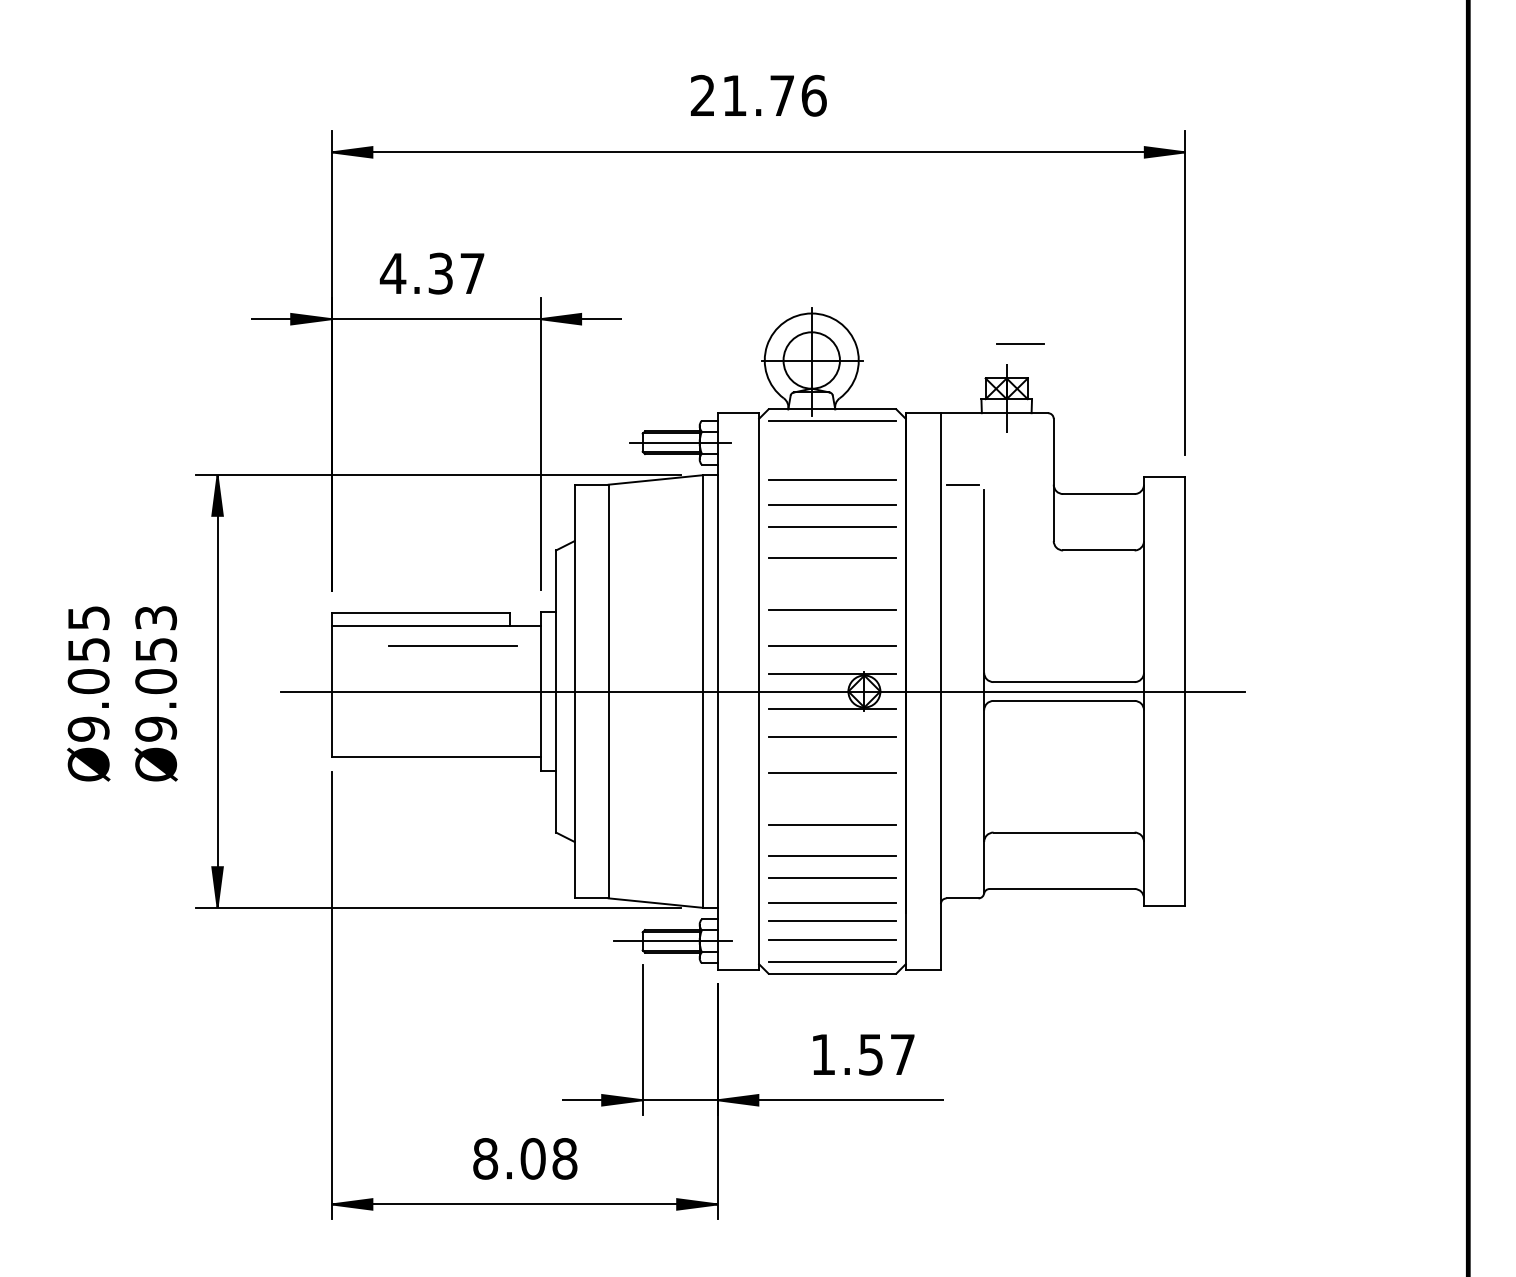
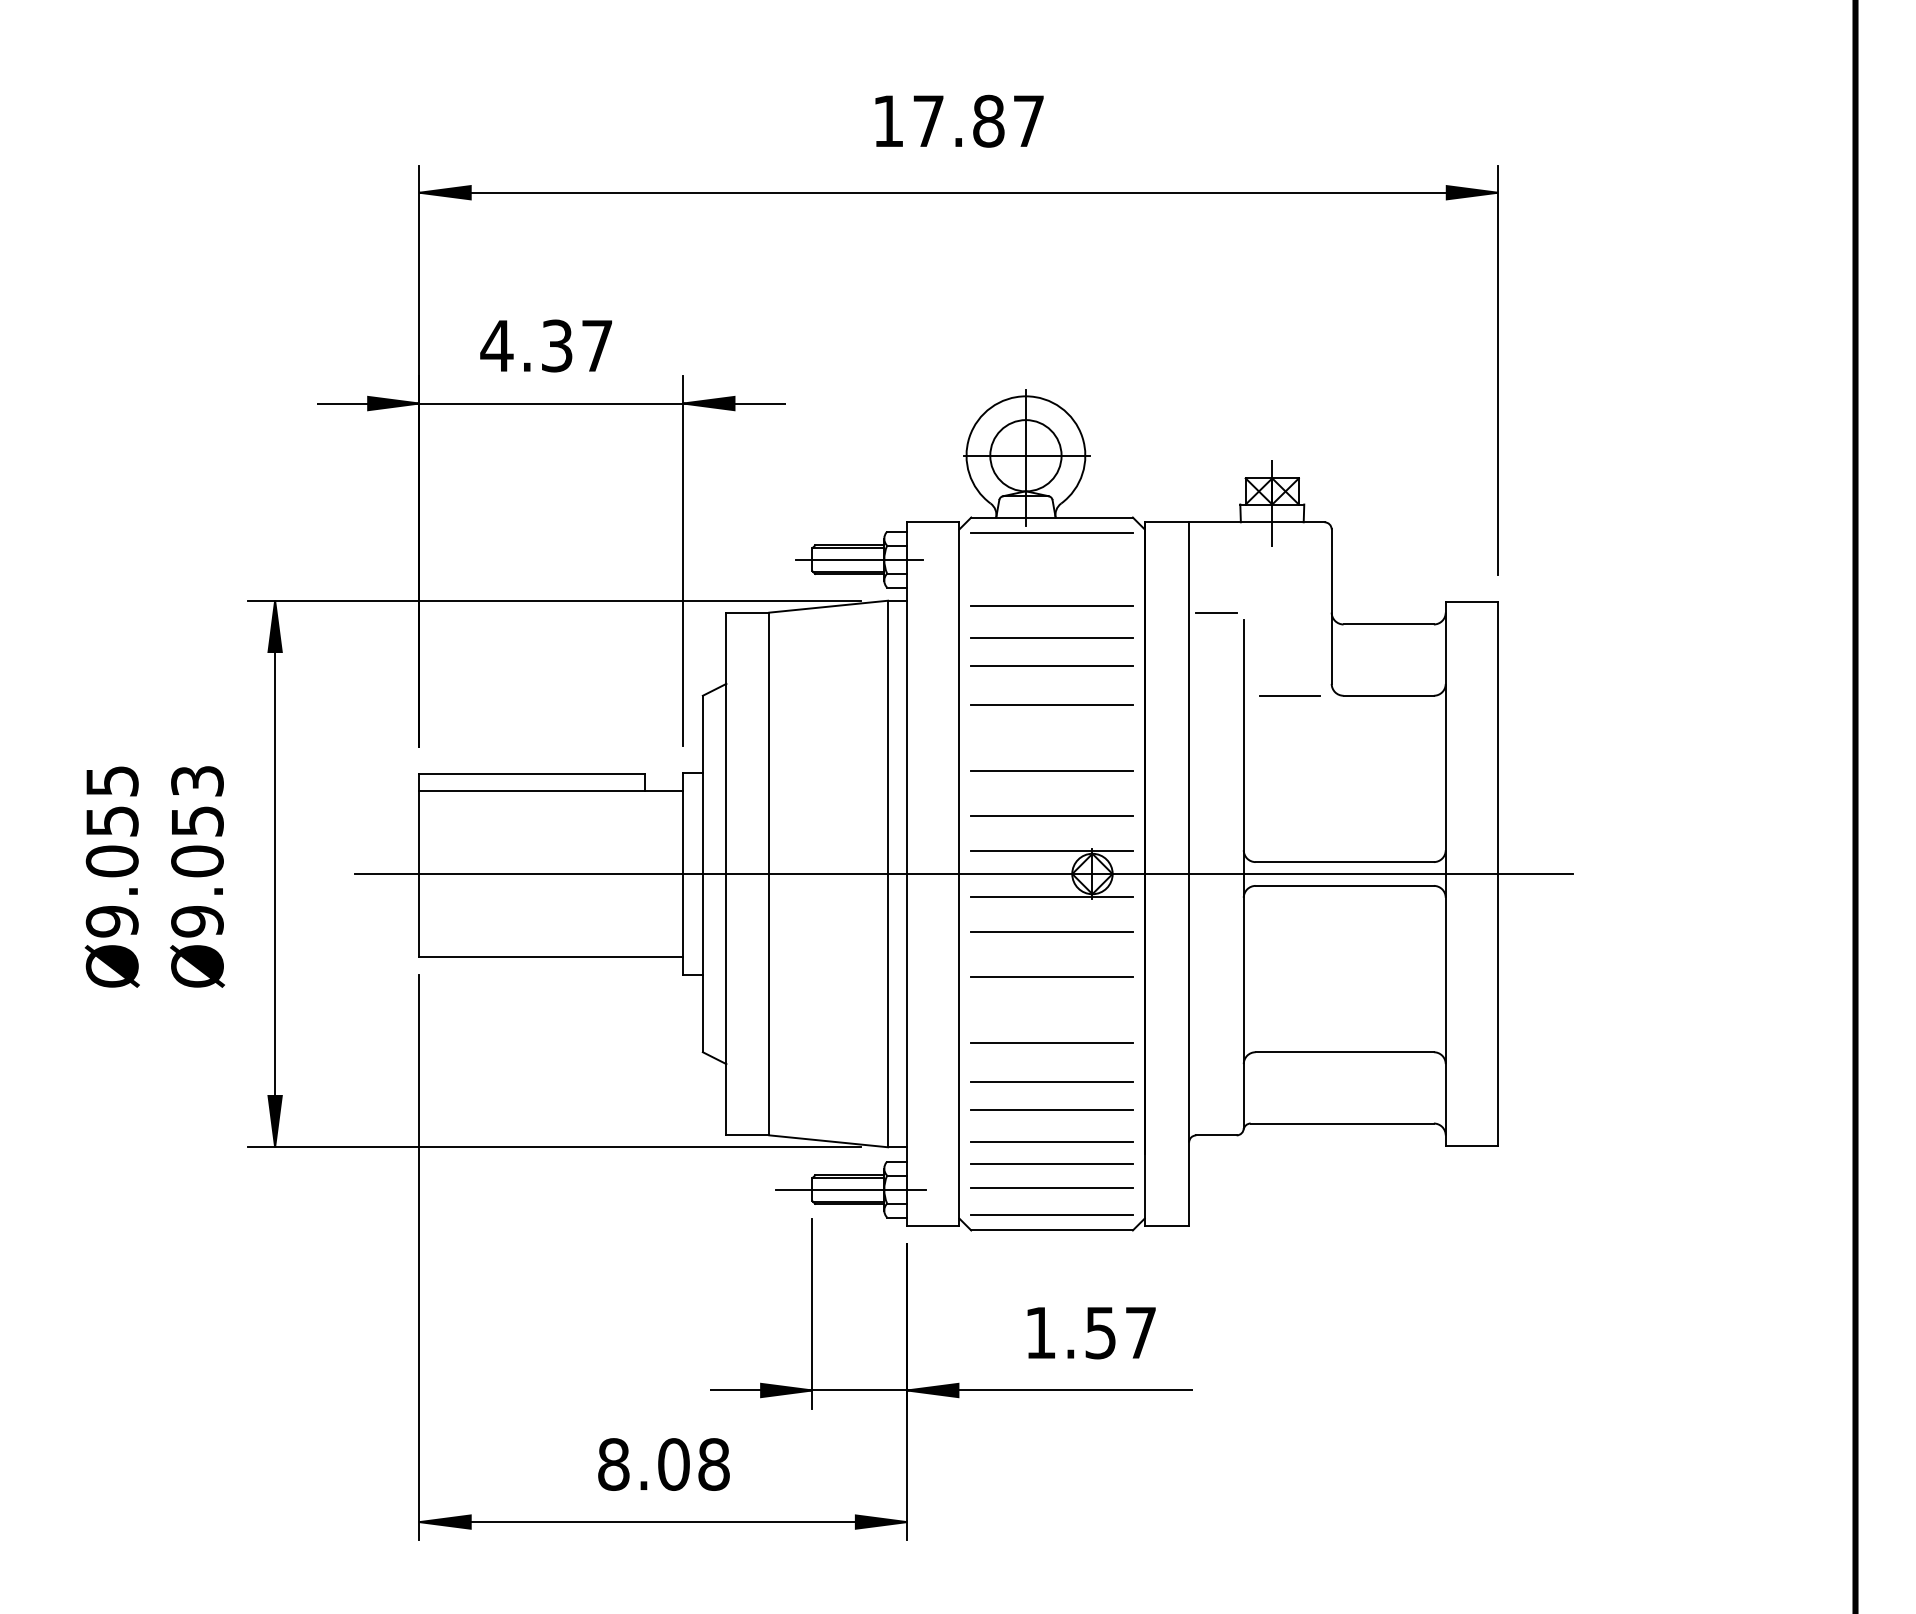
text: (759, 95) -> (959, 120), 21.76 -> 17.87
line: (1020, 343) -> (1289, 695), moved
line: (452, 645) -> (572, 815), removed

